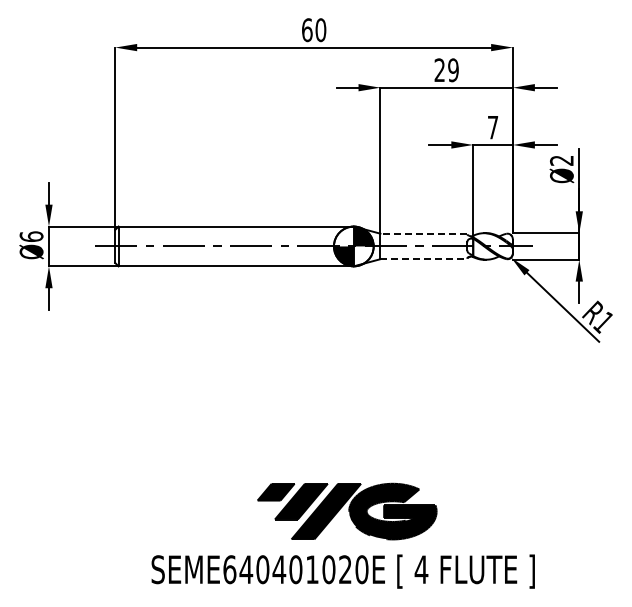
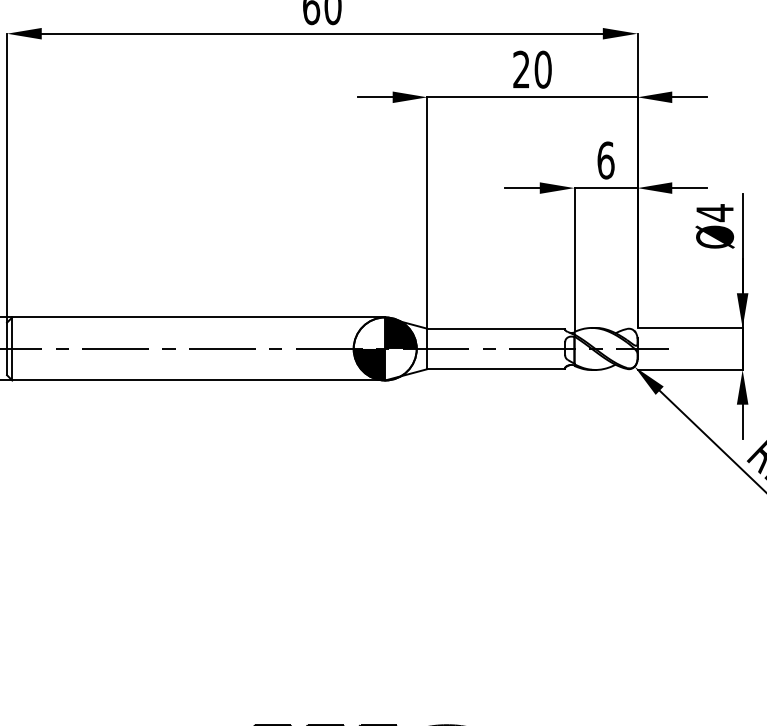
text: (453, 70) -> (543, 70), 29 -> 20
text: (492, 127) -> (605, 160), 7 -> 6
text: (561, 160) -> (714, 212), Ø2 -> Ø4
line: (423, 233) -> (495, 328), dashed -> solid
line: (424, 259) -> (497, 369), dashed -> solid

